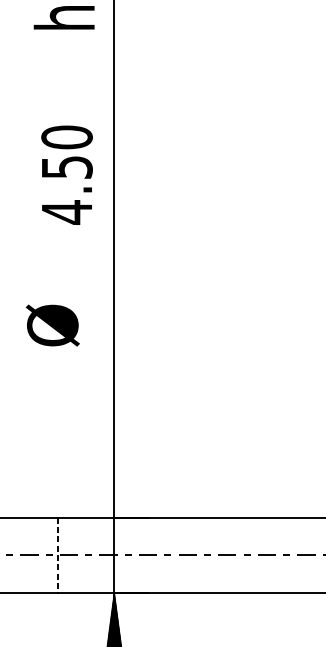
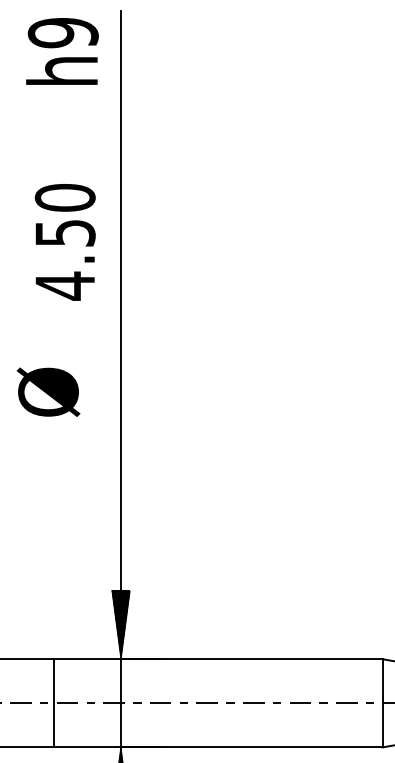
text: (66, 175) -> (64, 242), moved
text: (52, 324) -> (48, 391), moved
hatch: (114, 488) -> (120, 624), added
line: (57, 555) -> (54, 703), dashed -> solid

